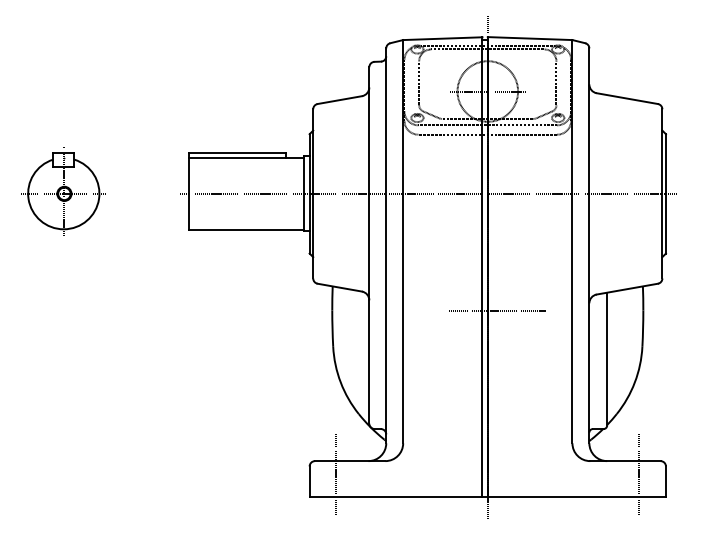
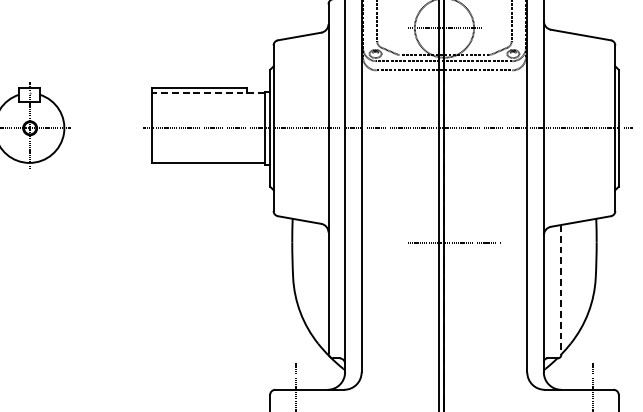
line: (246, 158) -> (208, 93), solid -> dashed
line: (607, 359) -> (561, 290), solid -> dashed

